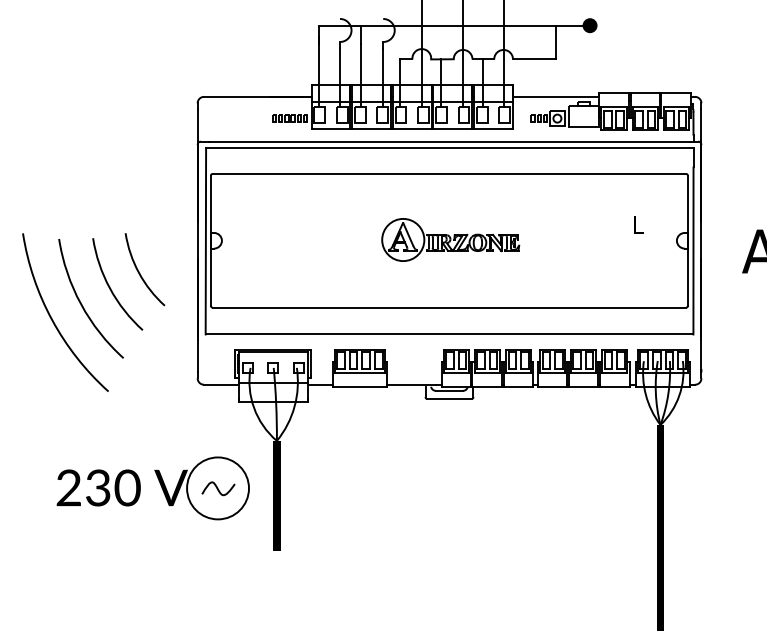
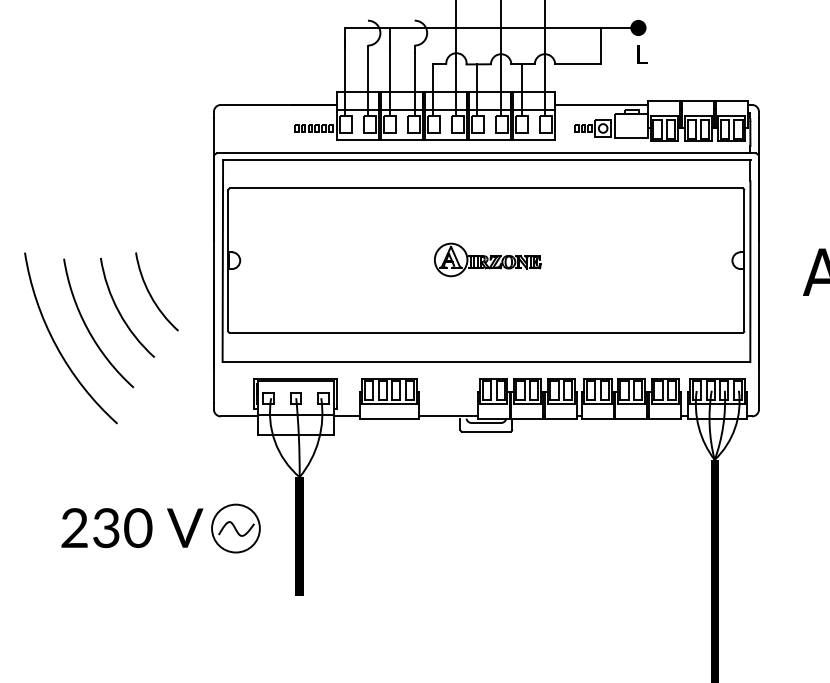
text: (638, 224) -> (642, 53), moved
part: (450, 240) -> (487, 260), size x0.71
circle: (217, 488) -> (235, 528), size x0.71

